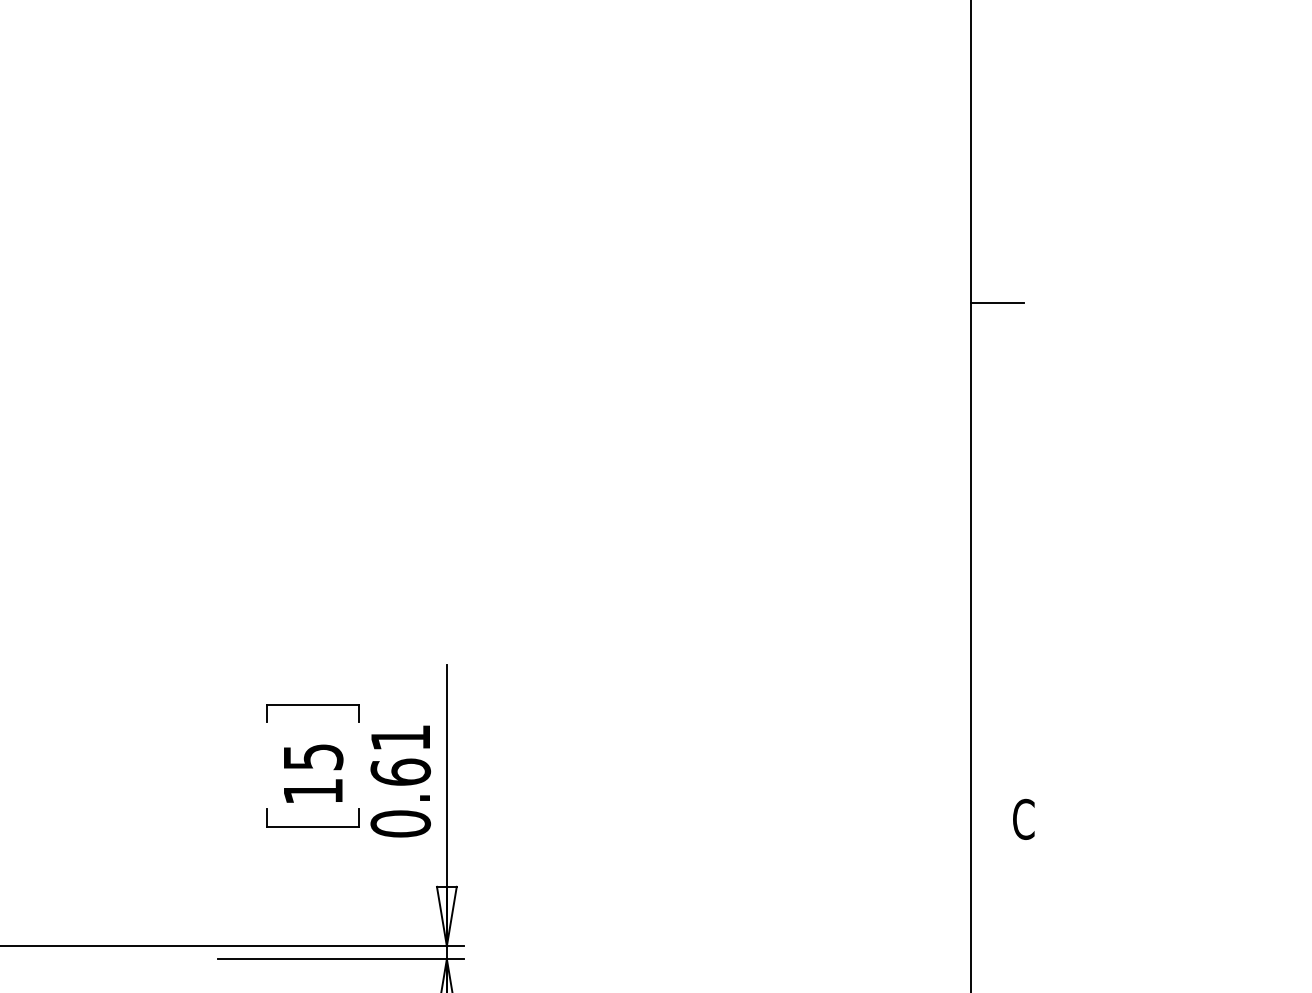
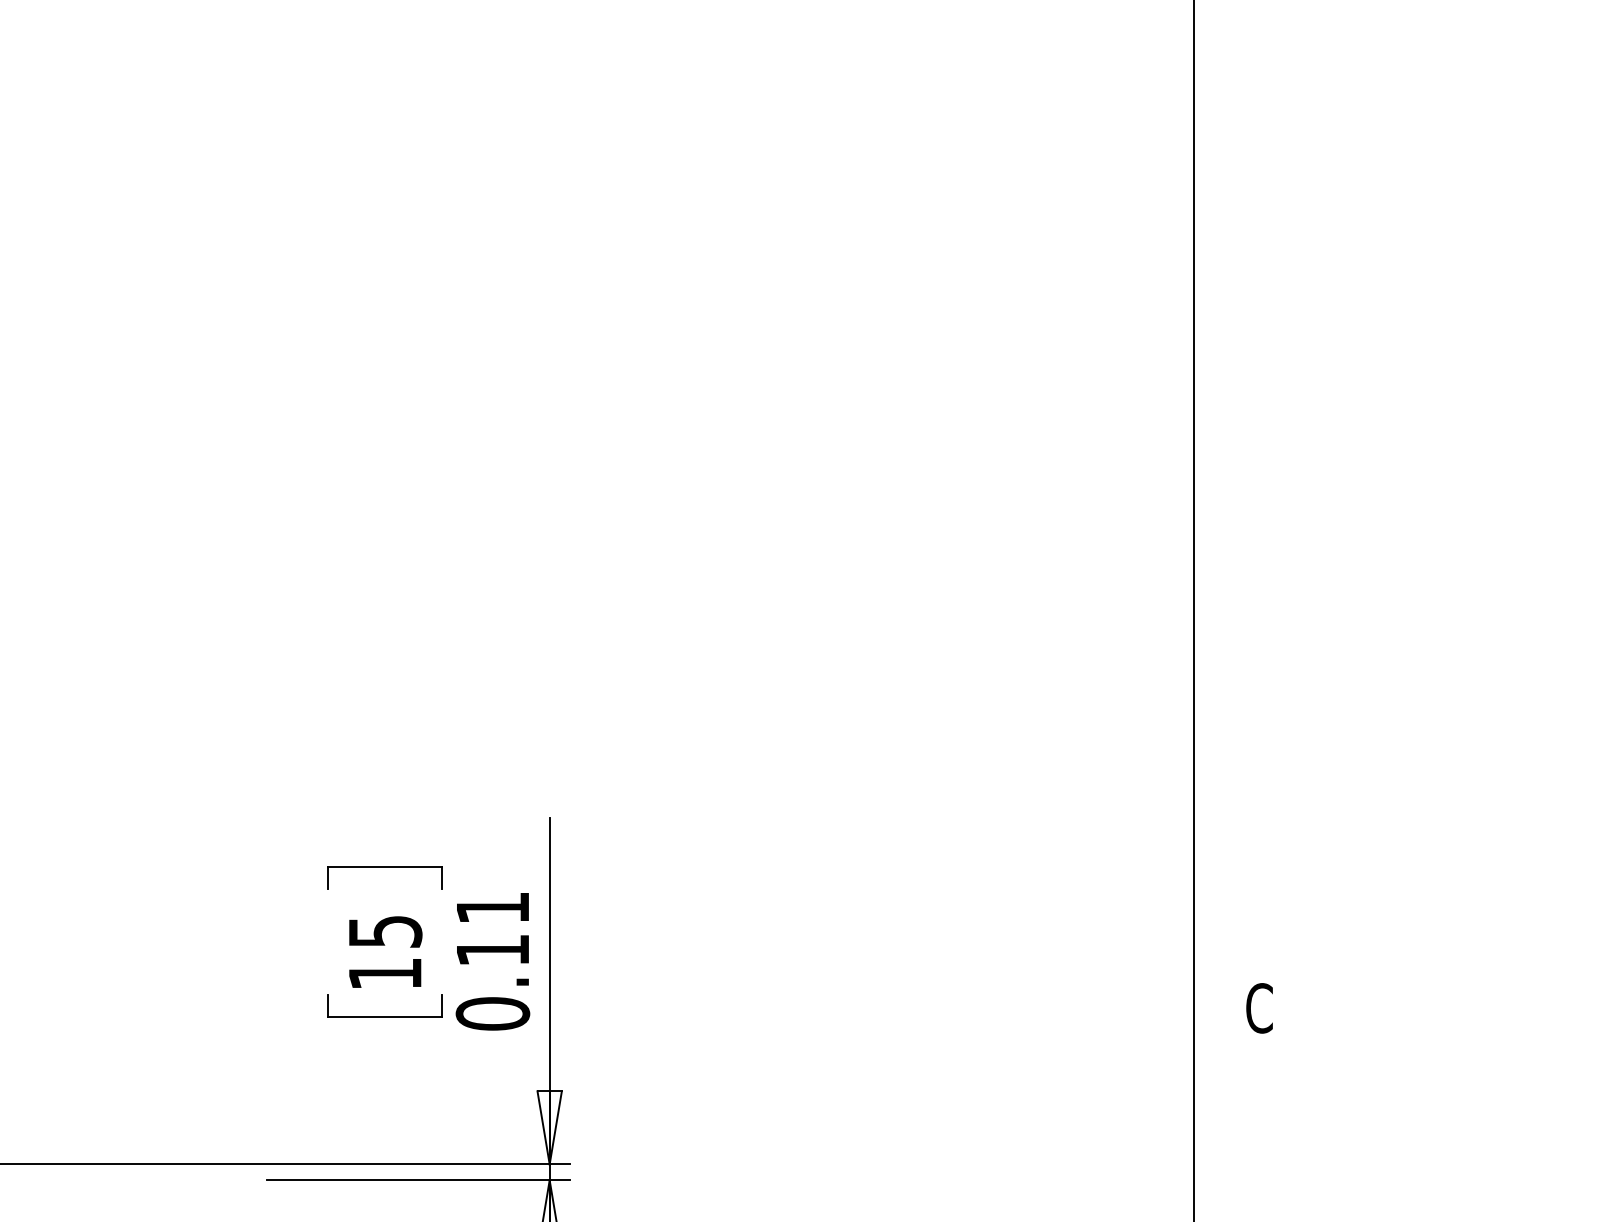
line: (996, 302) -> (1226, 372), removed
text: (400, 771) -> (492, 949), 0.61 -> 0.11

